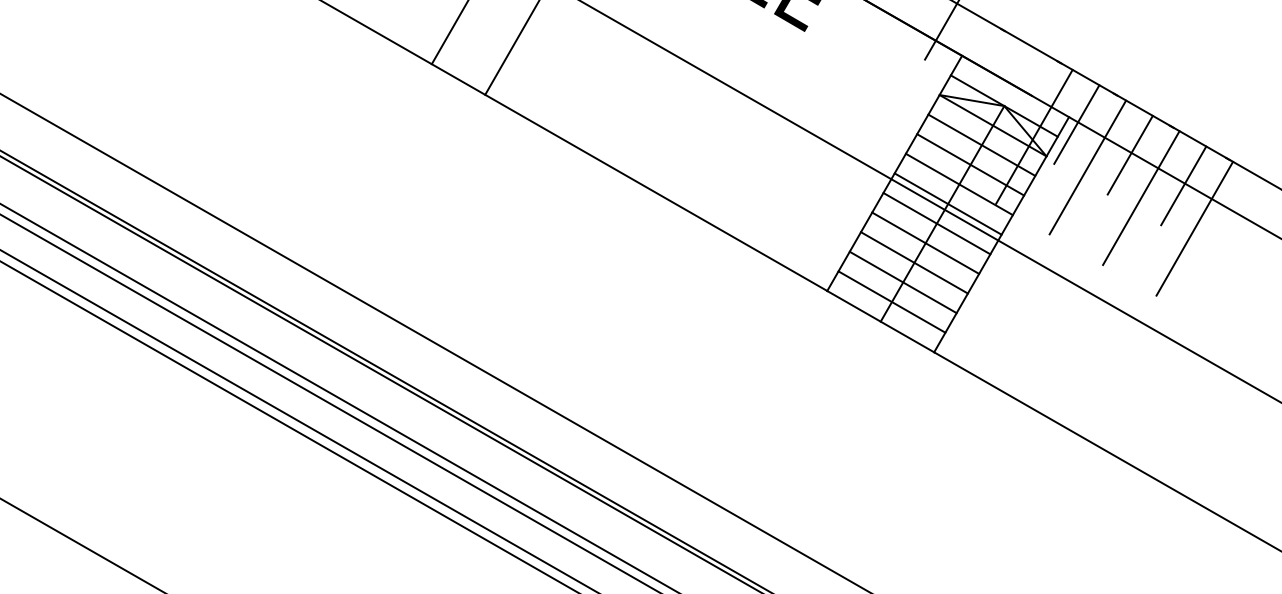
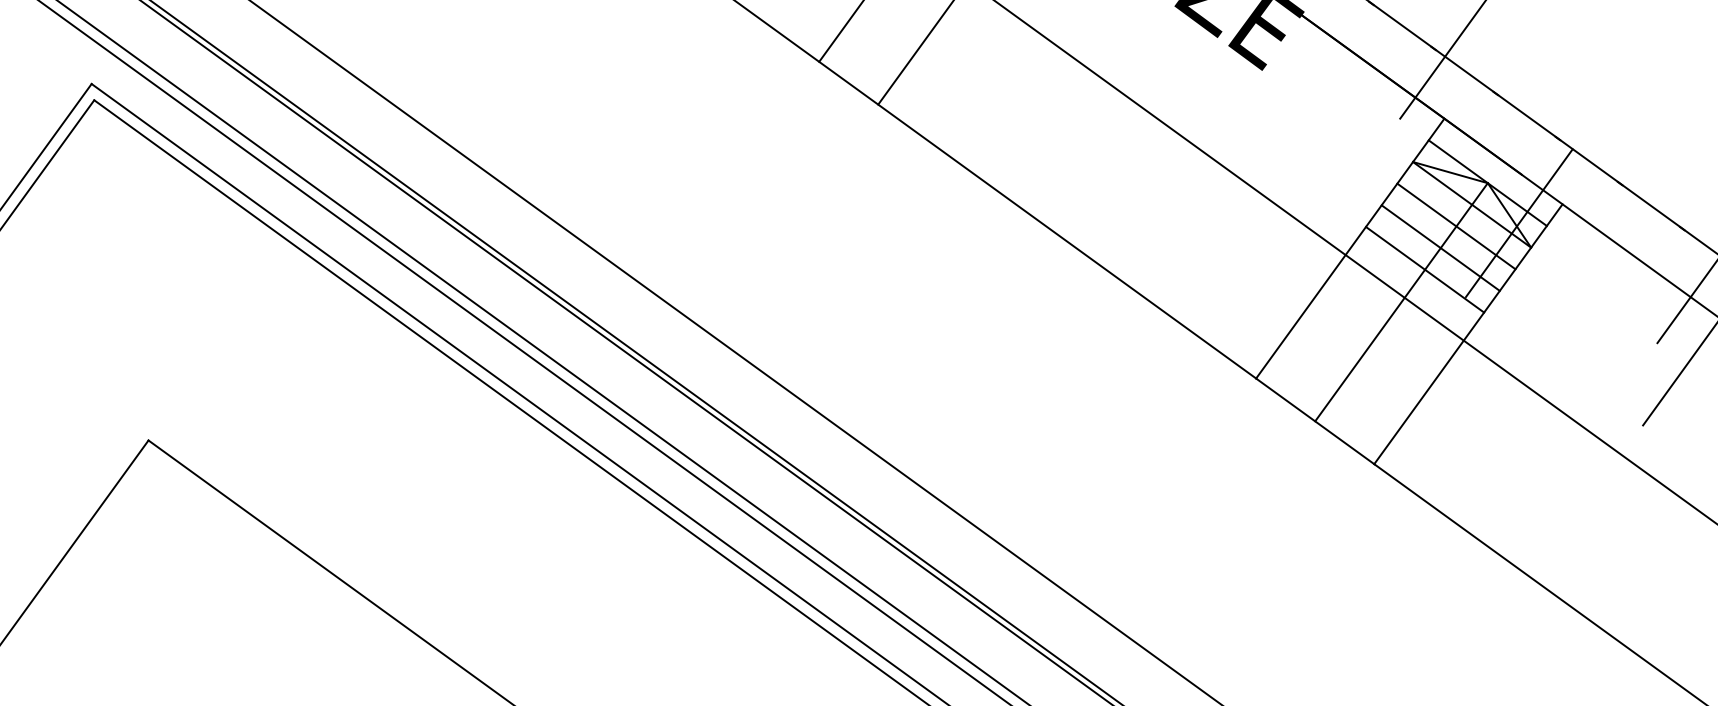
line: (1076, 124) -> (1570, 213), removed
line: (1129, 154) -> (1629, 256), removed
line: (1087, 167) -> (1578, 265), removed
line: (1141, 197) -> (1637, 308), removed
line: (948, 204) -> (1409, 291), removed
line: (936, 223) -> (1393, 312), removed
line: (925, 243) -> (1377, 334), removed
line: (914, 262) -> (1362, 356), removed
line: (903, 282) -> (1346, 377), removed
line: (891, 301) -> (1330, 399), removed

